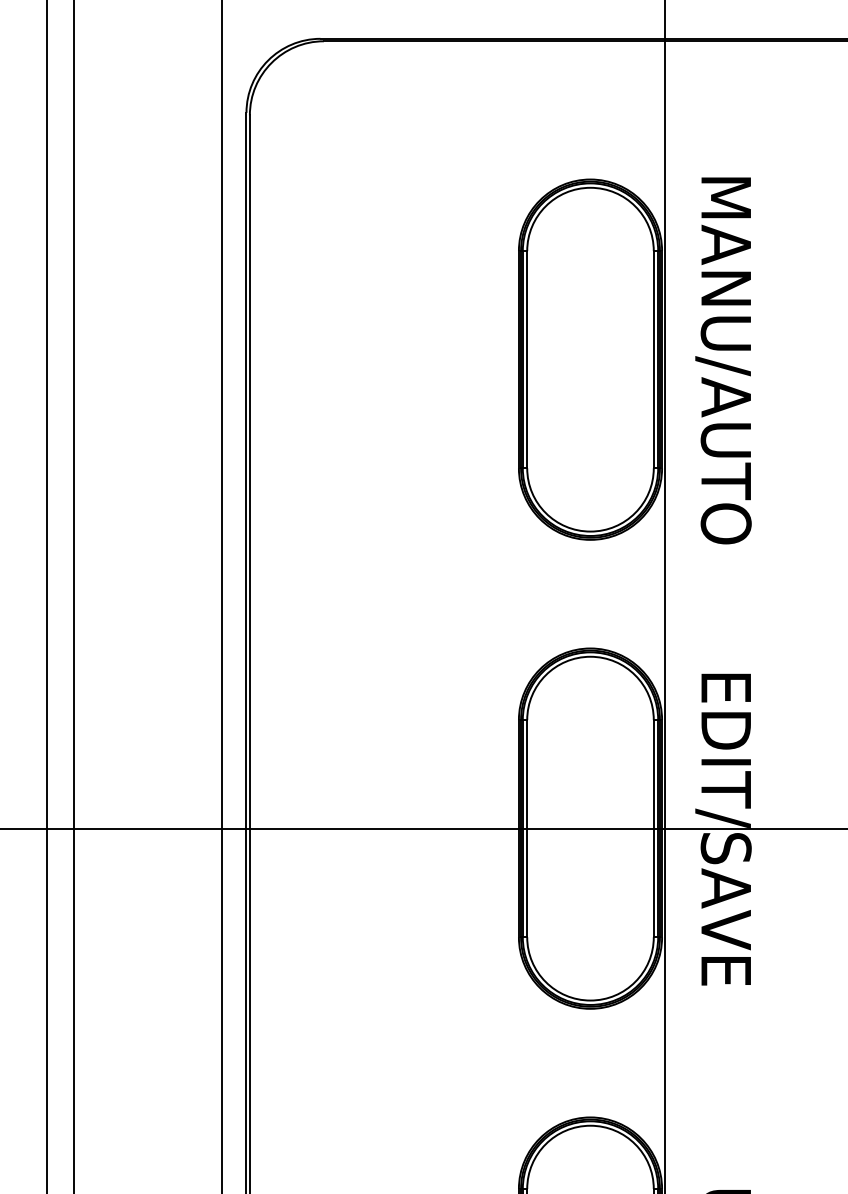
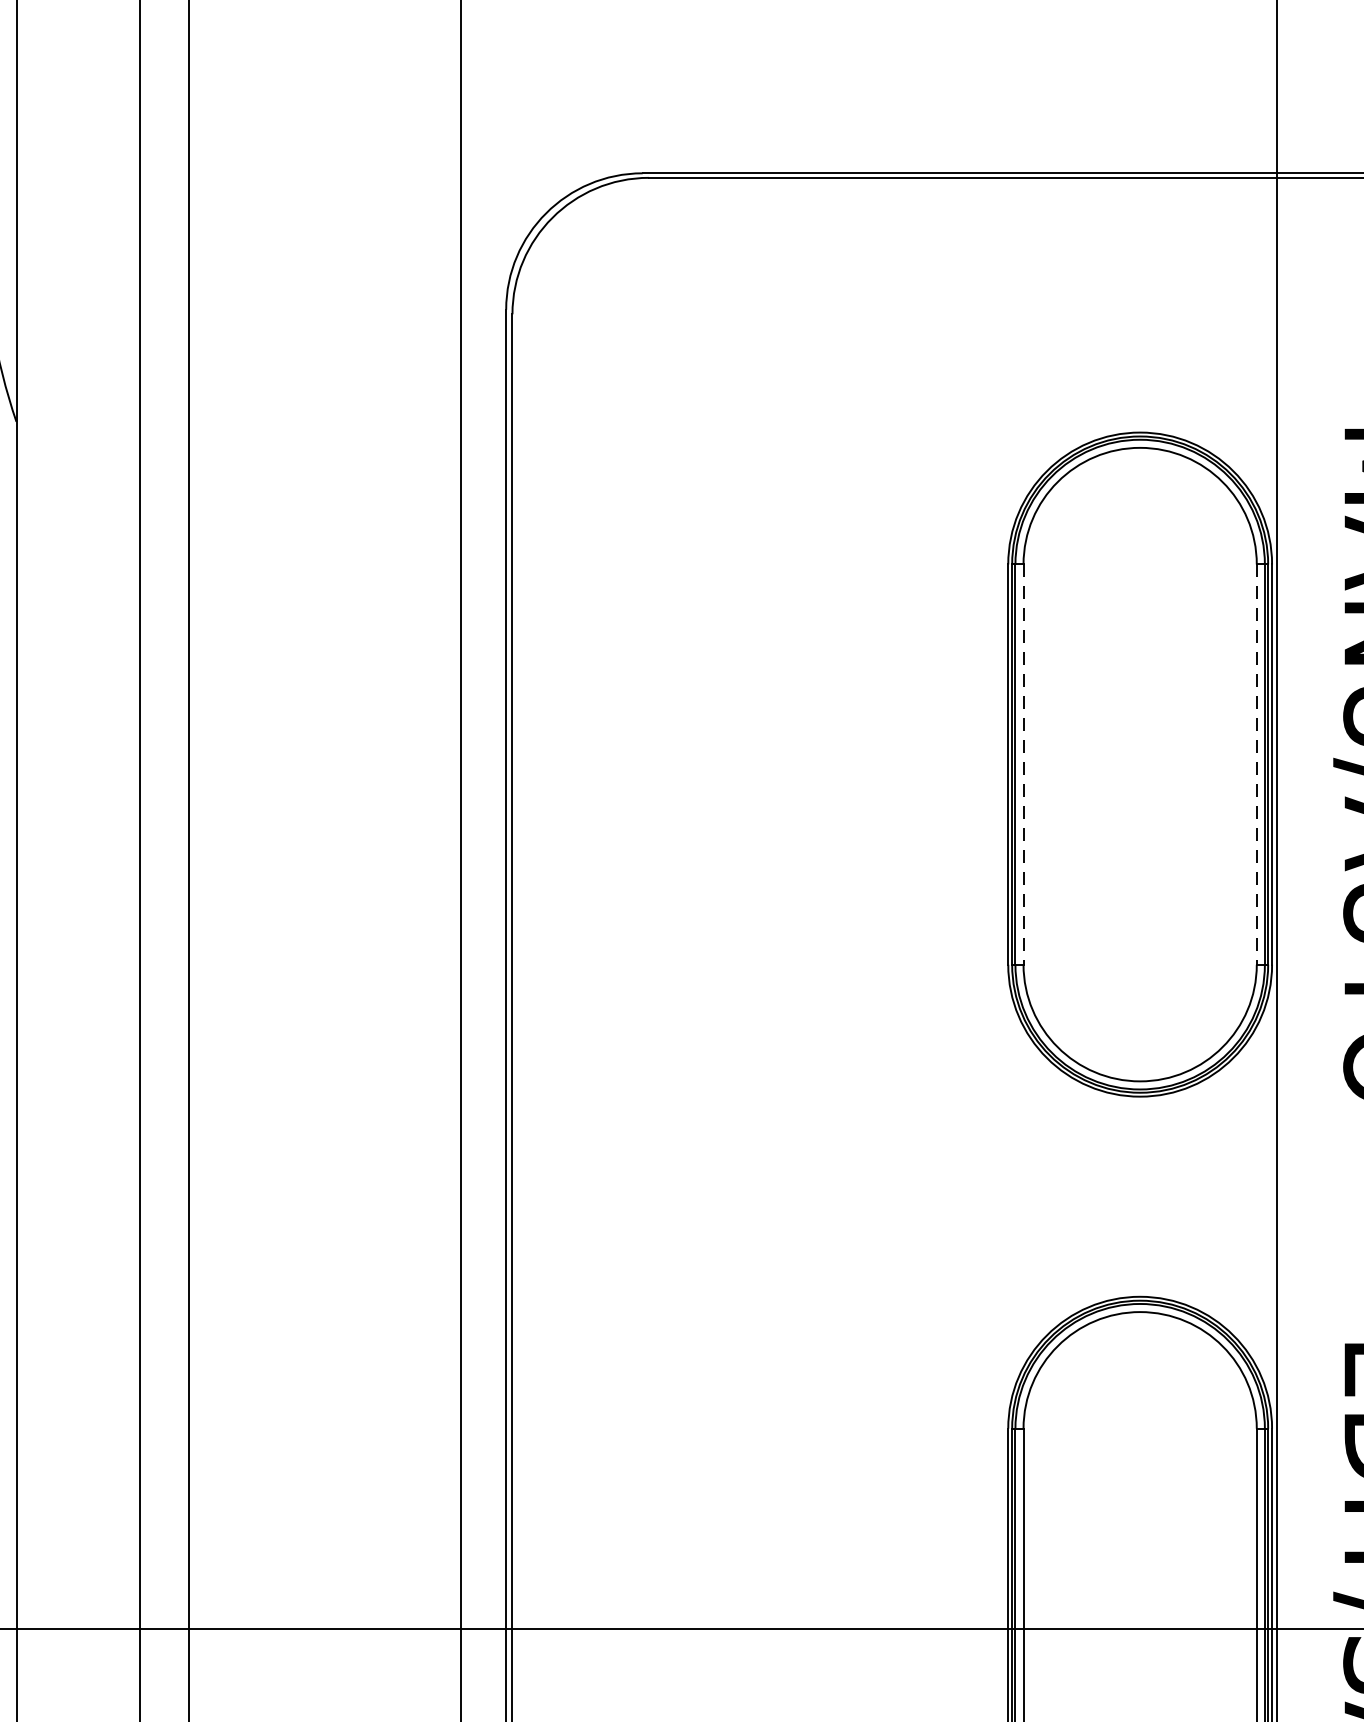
line: (527, 359) -> (1024, 764), solid -> dashed
line: (653, 359) -> (1256, 764), solid -> dashed

